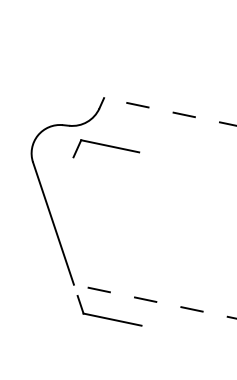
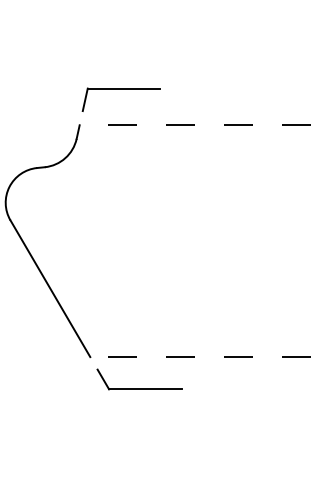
part: (107, 146) -> (120, 89), moved

